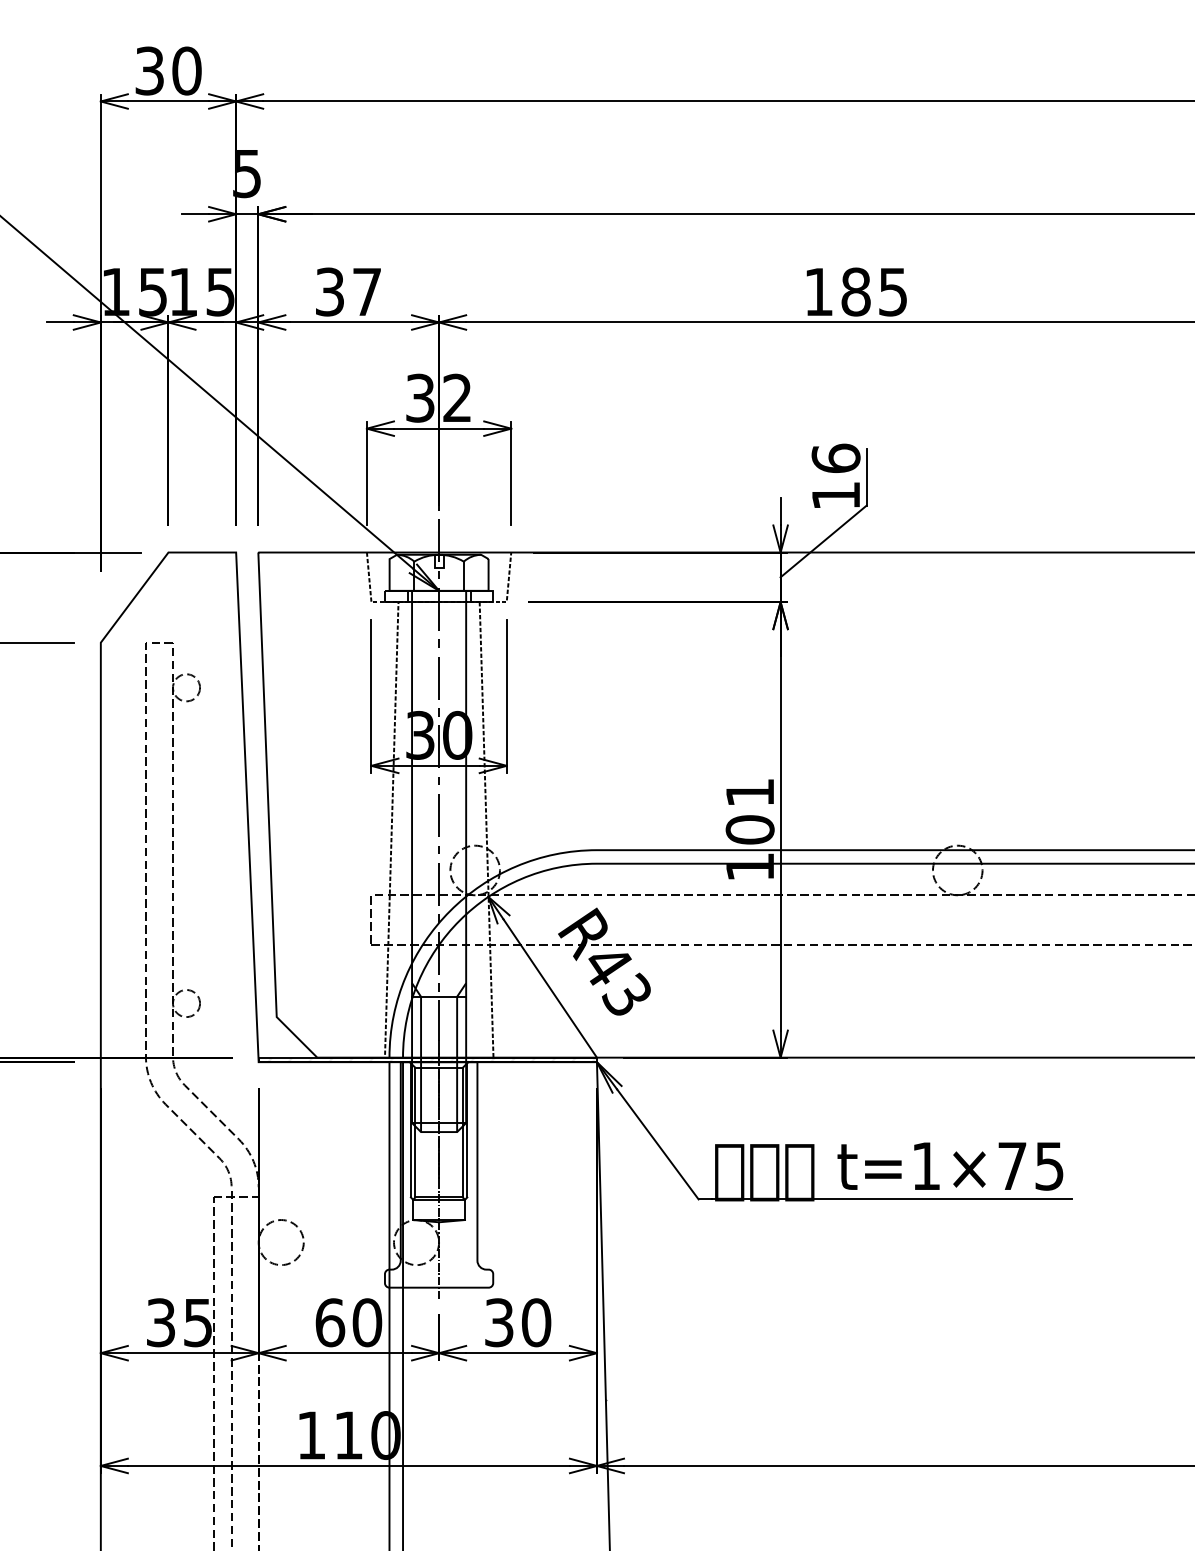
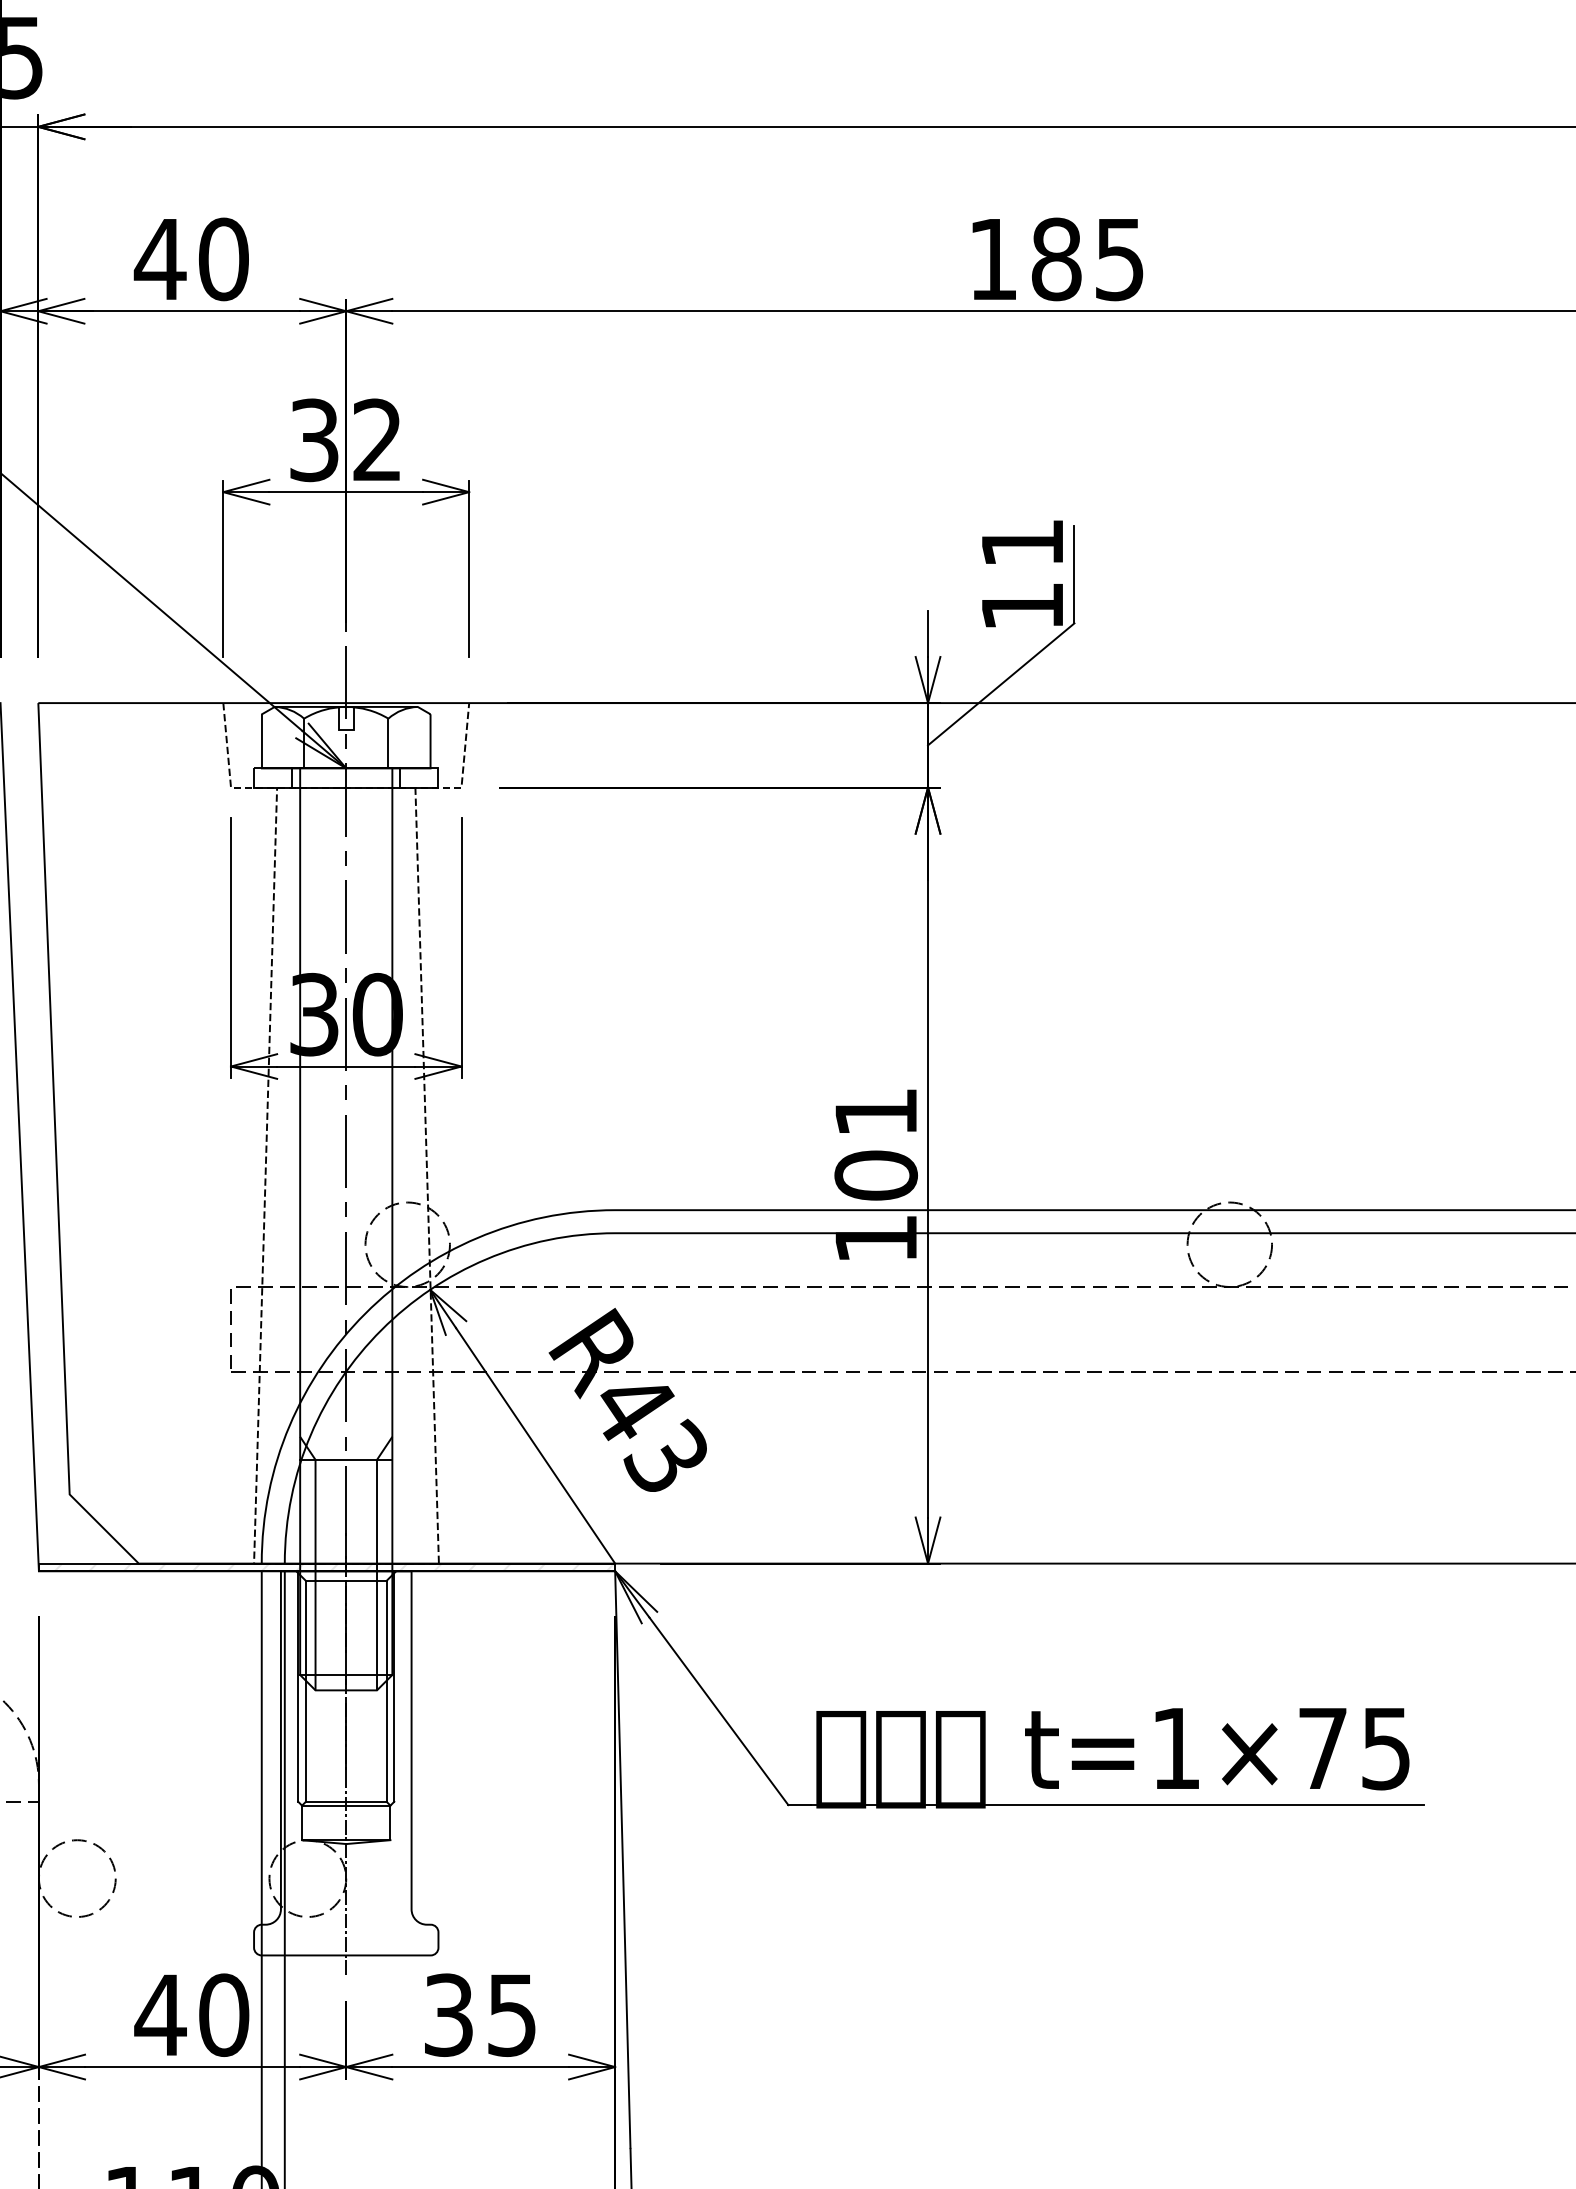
text: (347, 291) -> (190, 258), 37 -> 40
text: (835, 457) -> (1021, 541), 16 -> 11
text: (329, 1322) -> (159, 2014), 60 -> 40
text: (536, 1322) -> (512, 2014), 30 -> 35

